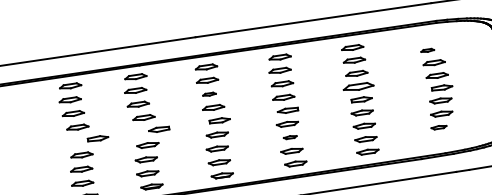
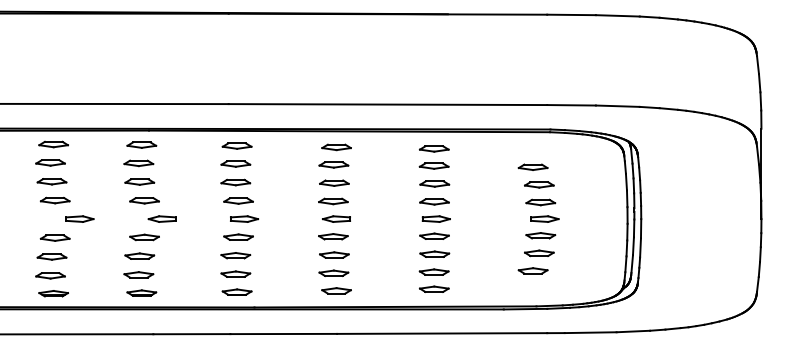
part: (427, 50) -> (532, 166), size x1.67
part: (358, 86) -> (434, 201), size x0.71
part: (209, 94) -> (235, 182), size x1.67
part: (438, 127) -> (532, 270), size x1.43
part: (290, 136) -> (334, 254), size x1.67

